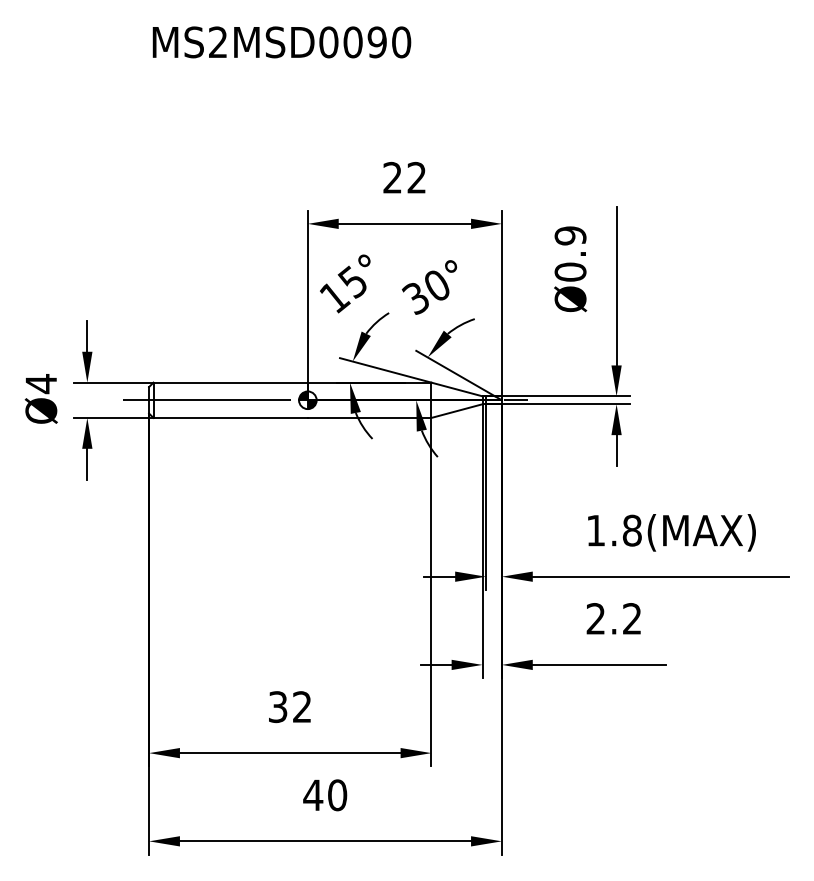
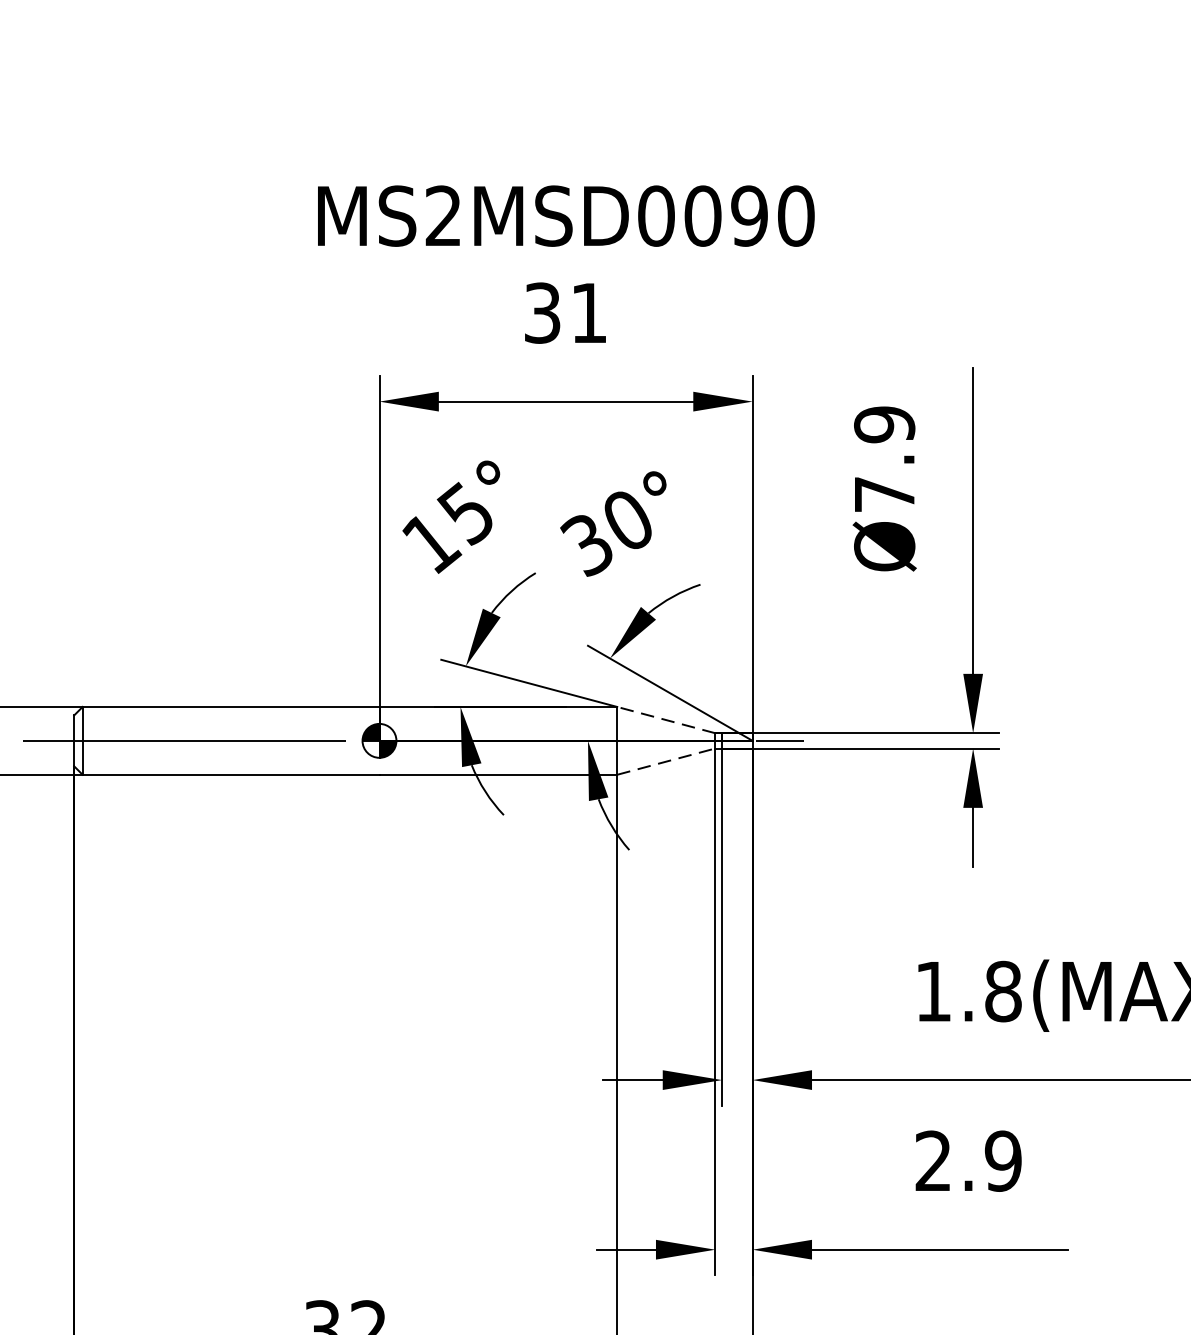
text: (281, 42) -> (565, 216), moved
text: (404, 177) -> (565, 312), 22 -> 31
text: (570, 271) -> (884, 493), Ø0.9 -> Ø7.9
line: (456, 389) -> (665, 720), solid -> dashed
line: (457, 410) -> (667, 760), solid -> dashed
text: (631, 618) -> (1001, 1160), 2.2 -> 2.9

